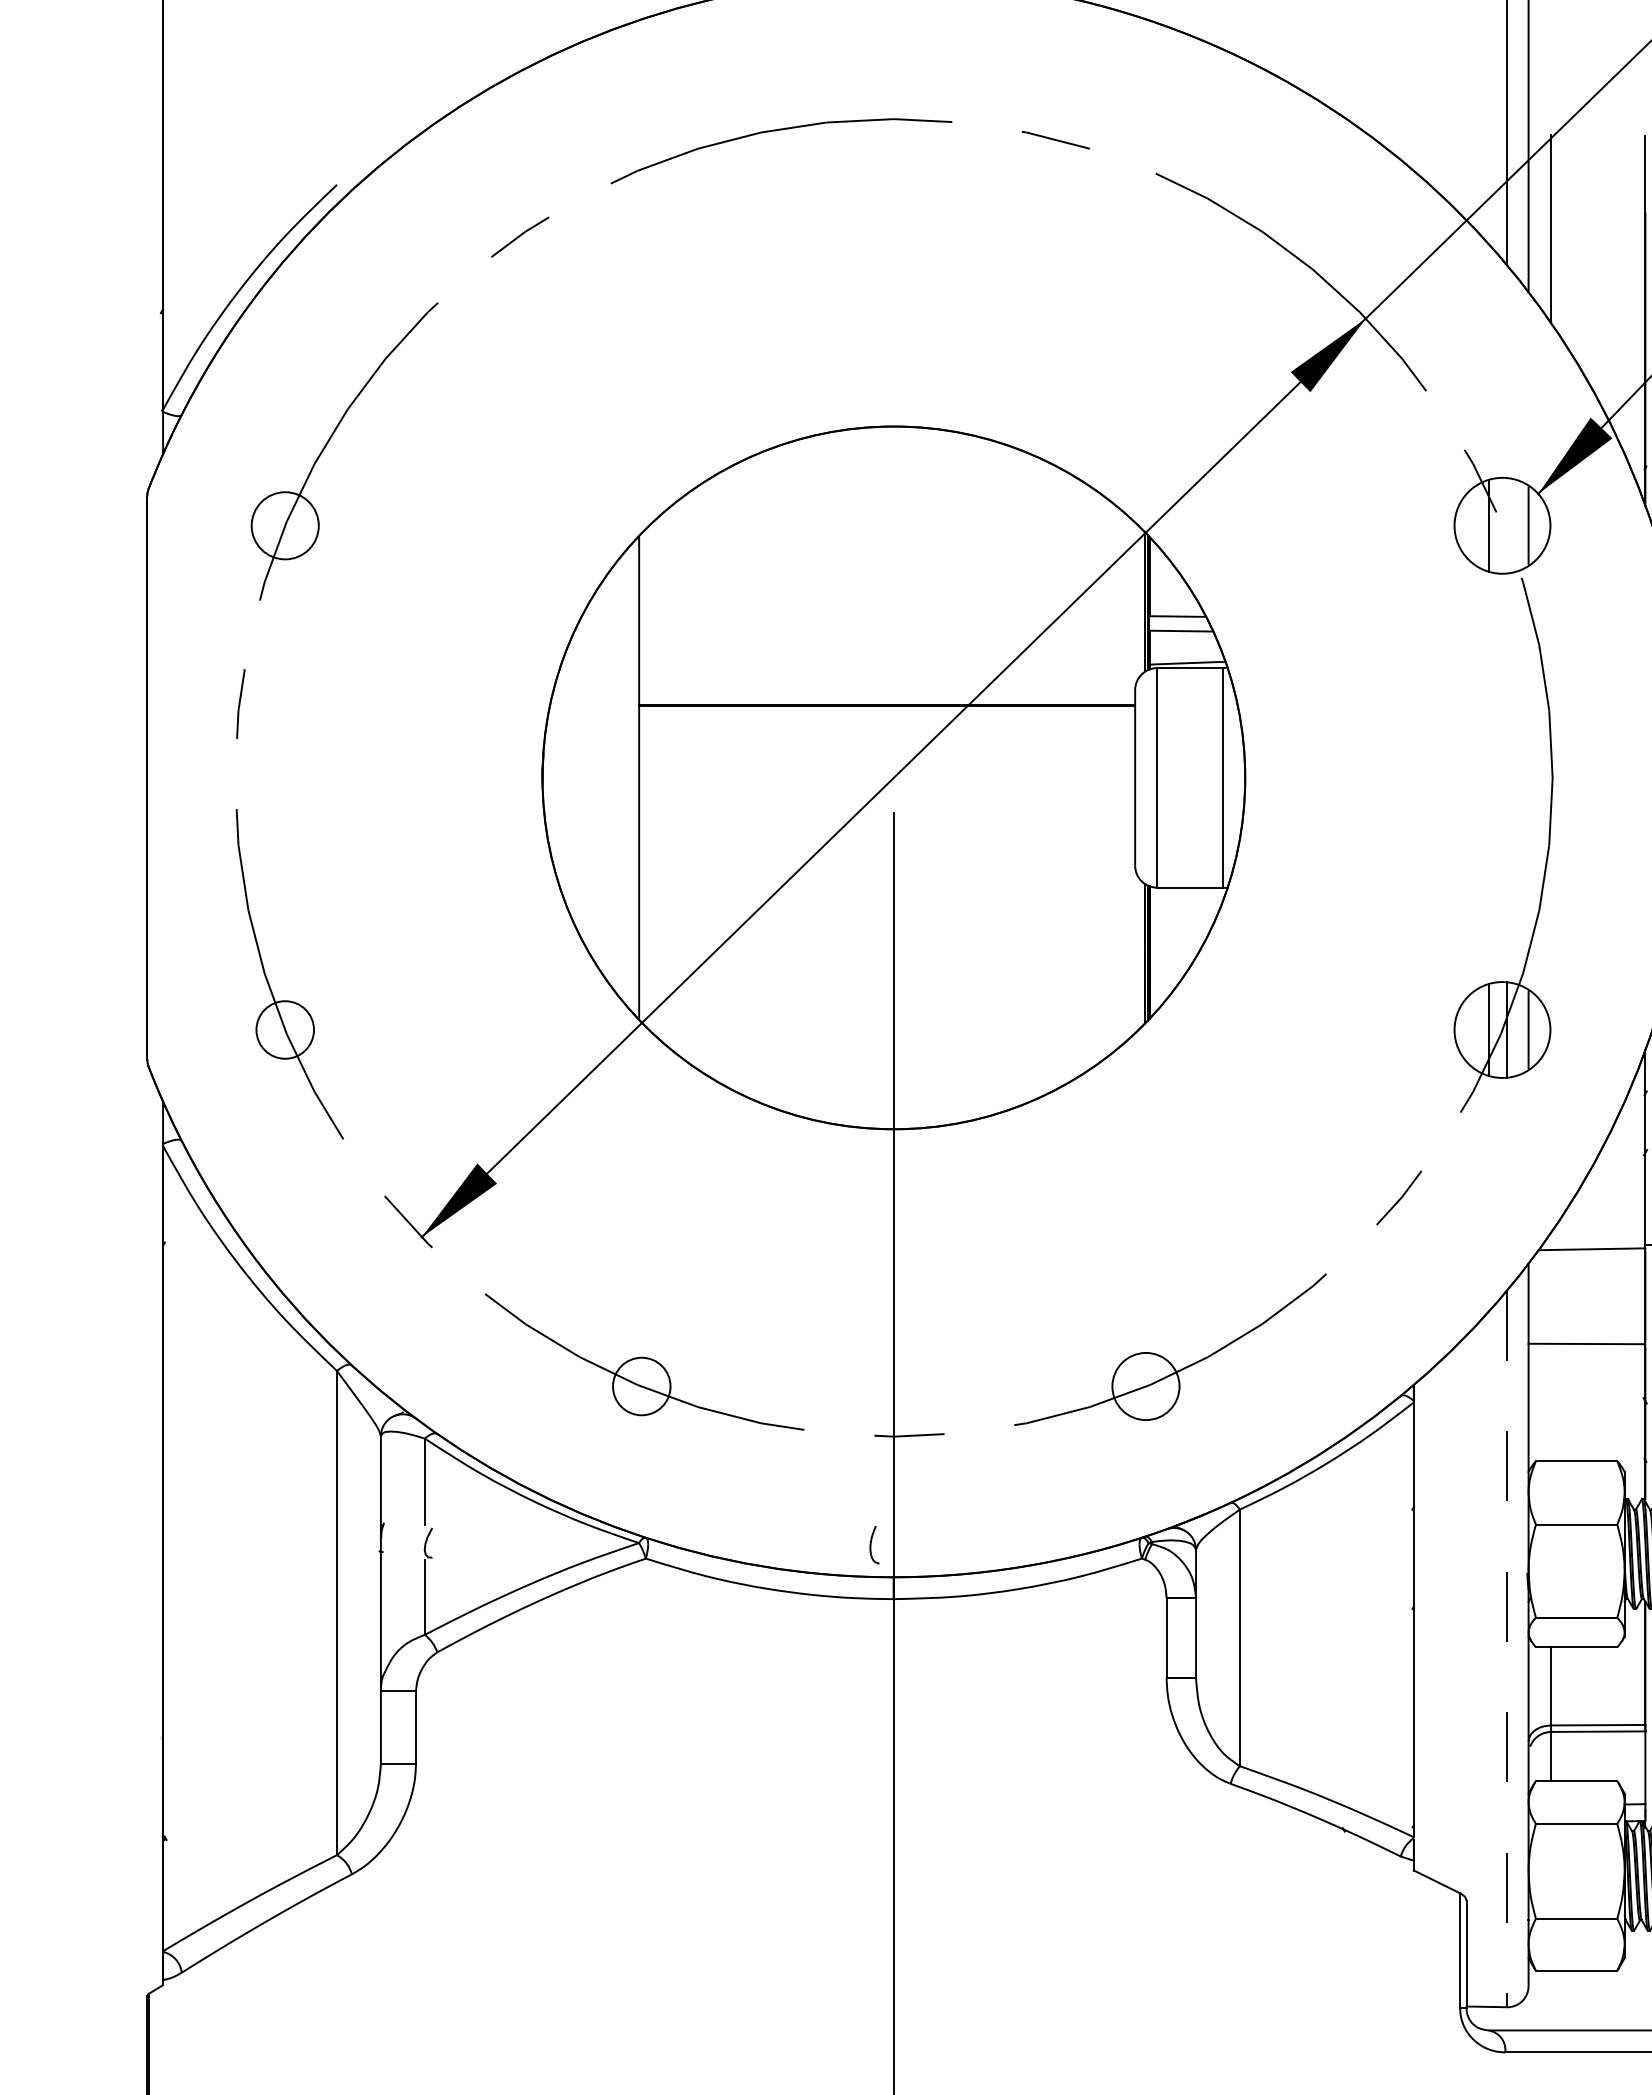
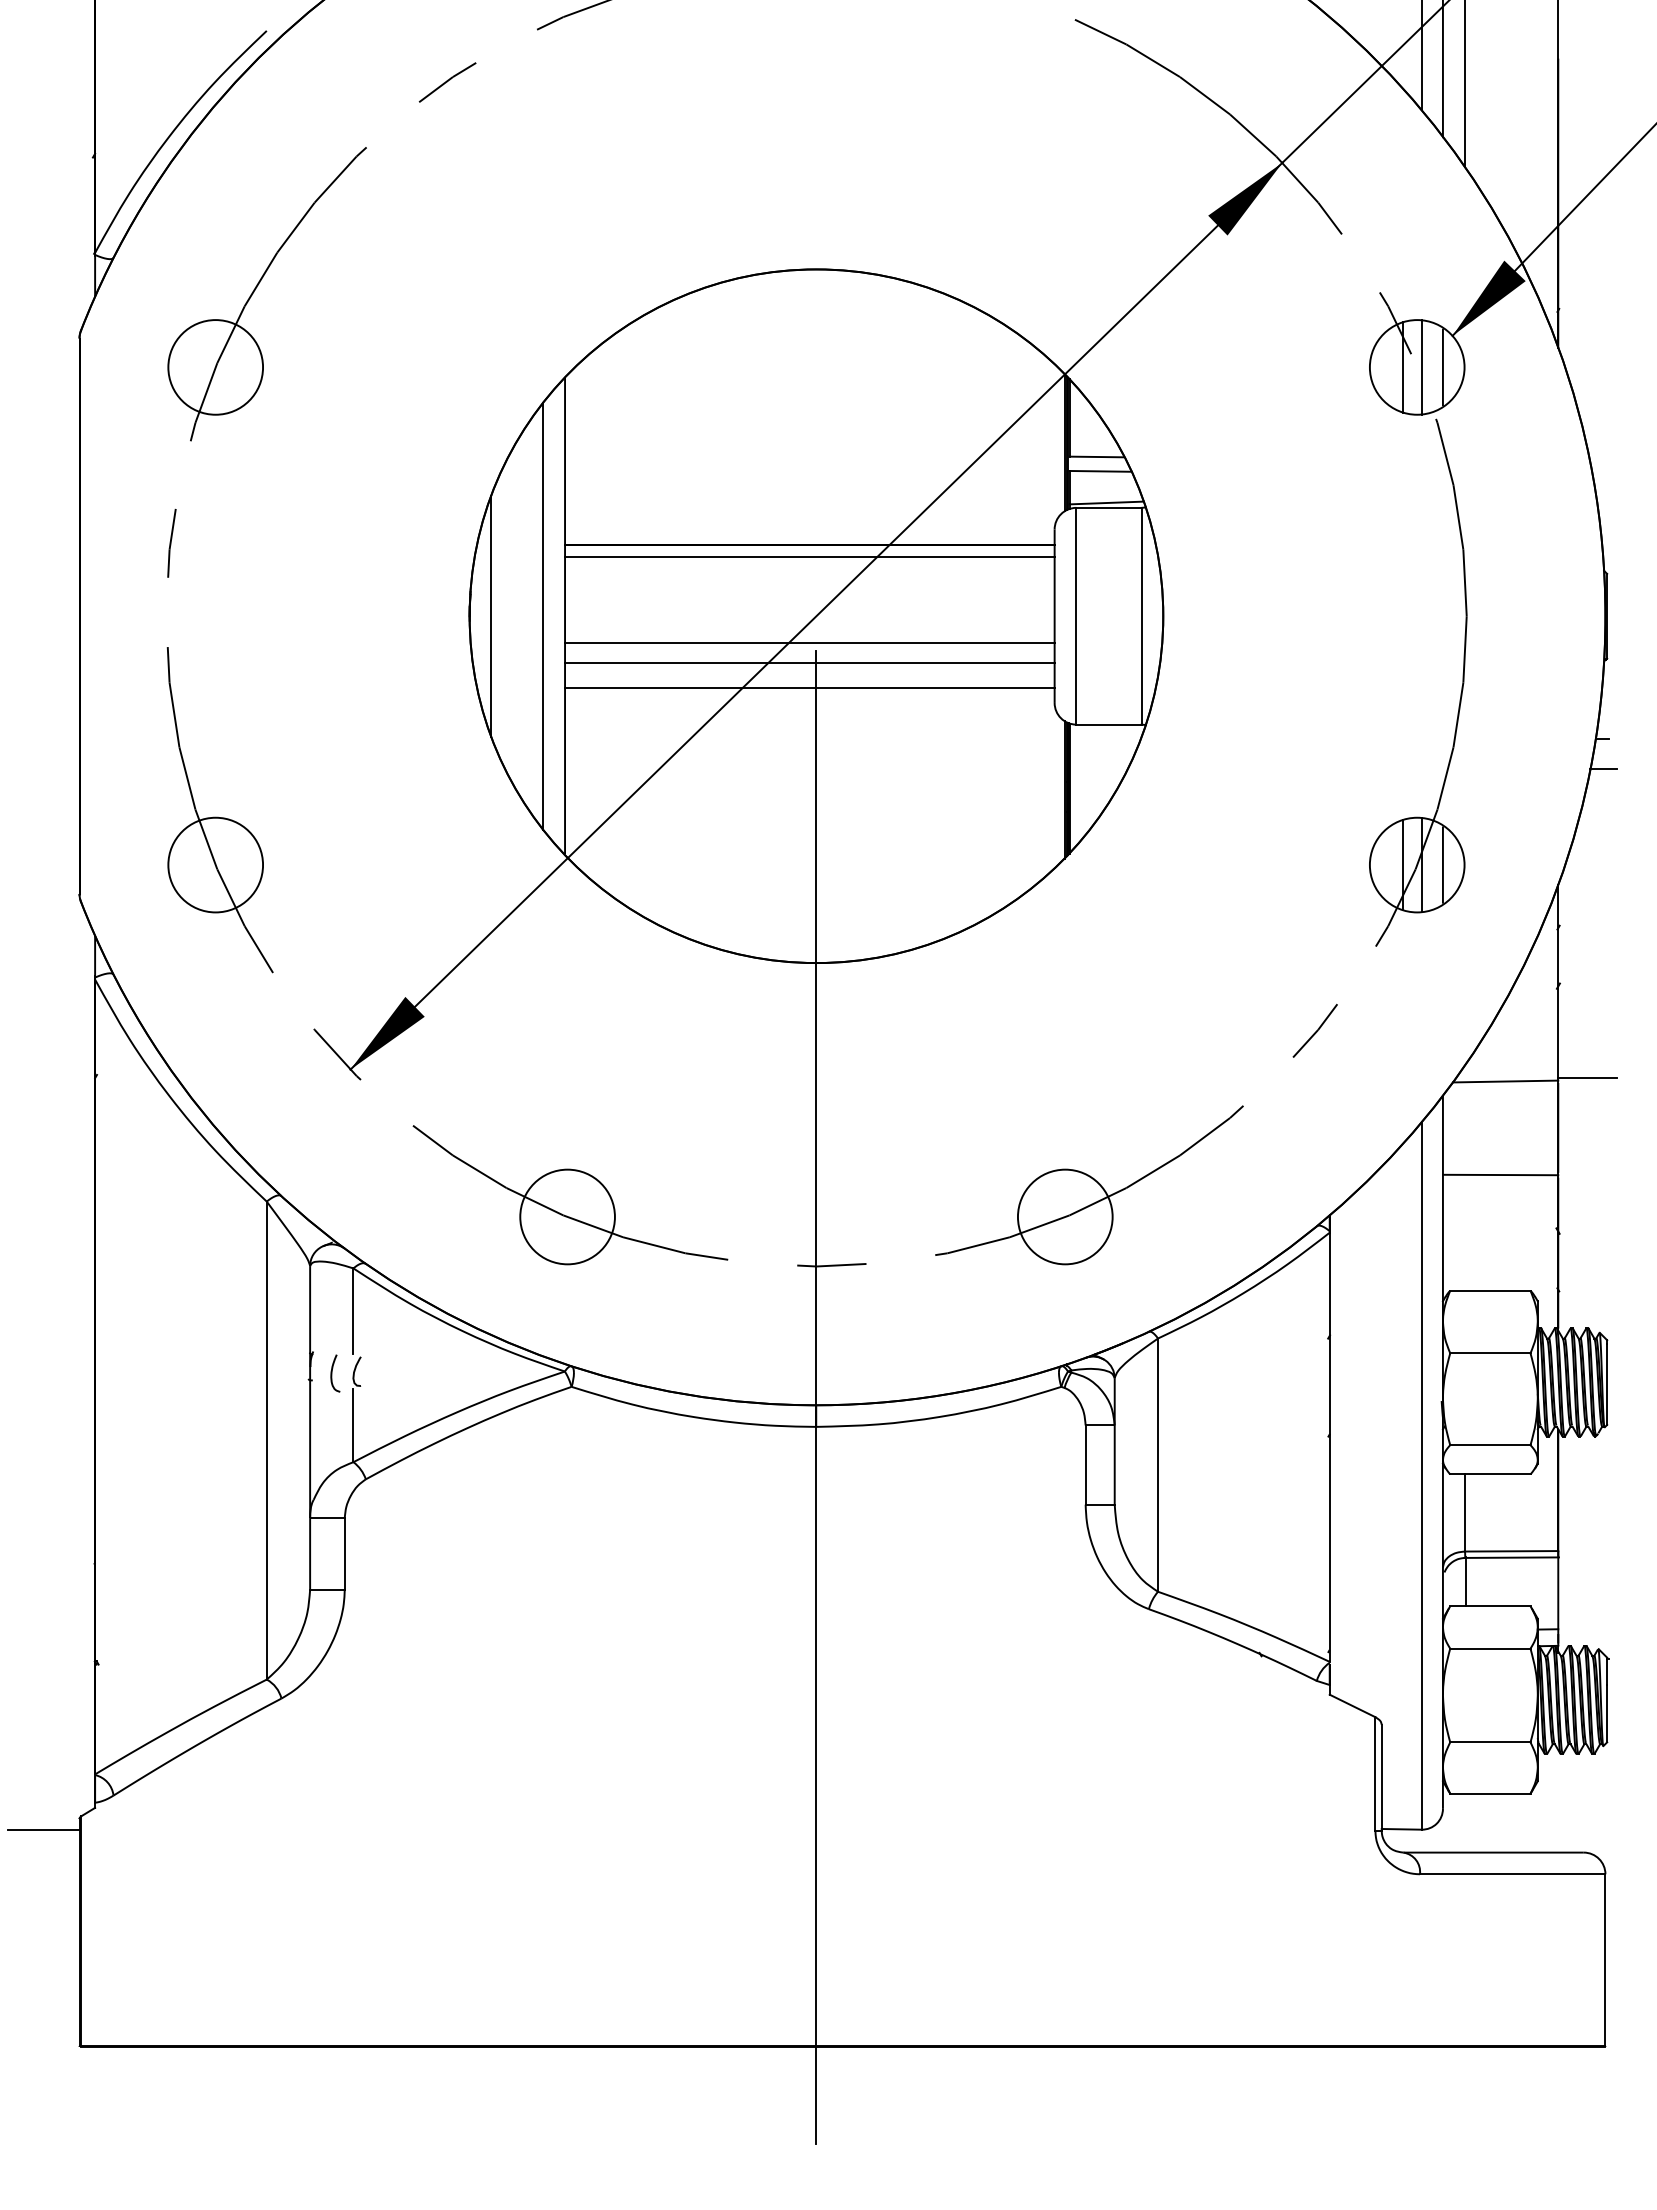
circle: (285, 525) -> (215, 367), size x1.43
line: (1506, 525) -> (1421, 367), added
line: (886, 717) -> (809, 556), added
line: (564, 777) -> (491, 615), added
line: (617, 777) -> (543, 615), added
line: (886, 804) -> (809, 642), added
line: (886, 825) -> (809, 663), added
line: (886, 850) -> (809, 687), added
circle: (285, 1029) -> (215, 864), size x1.67
circle: (641, 1386) -> (567, 1216), size x1.67
circle: (1145, 1386) -> (1064, 1216), size x1.43
curve: (871, 1545) -> (332, 1373), moved
line: (1506, 1648) -> (1421, 1475), dashed -> solid
line: (110, 2008) -> (43, 1830), added

